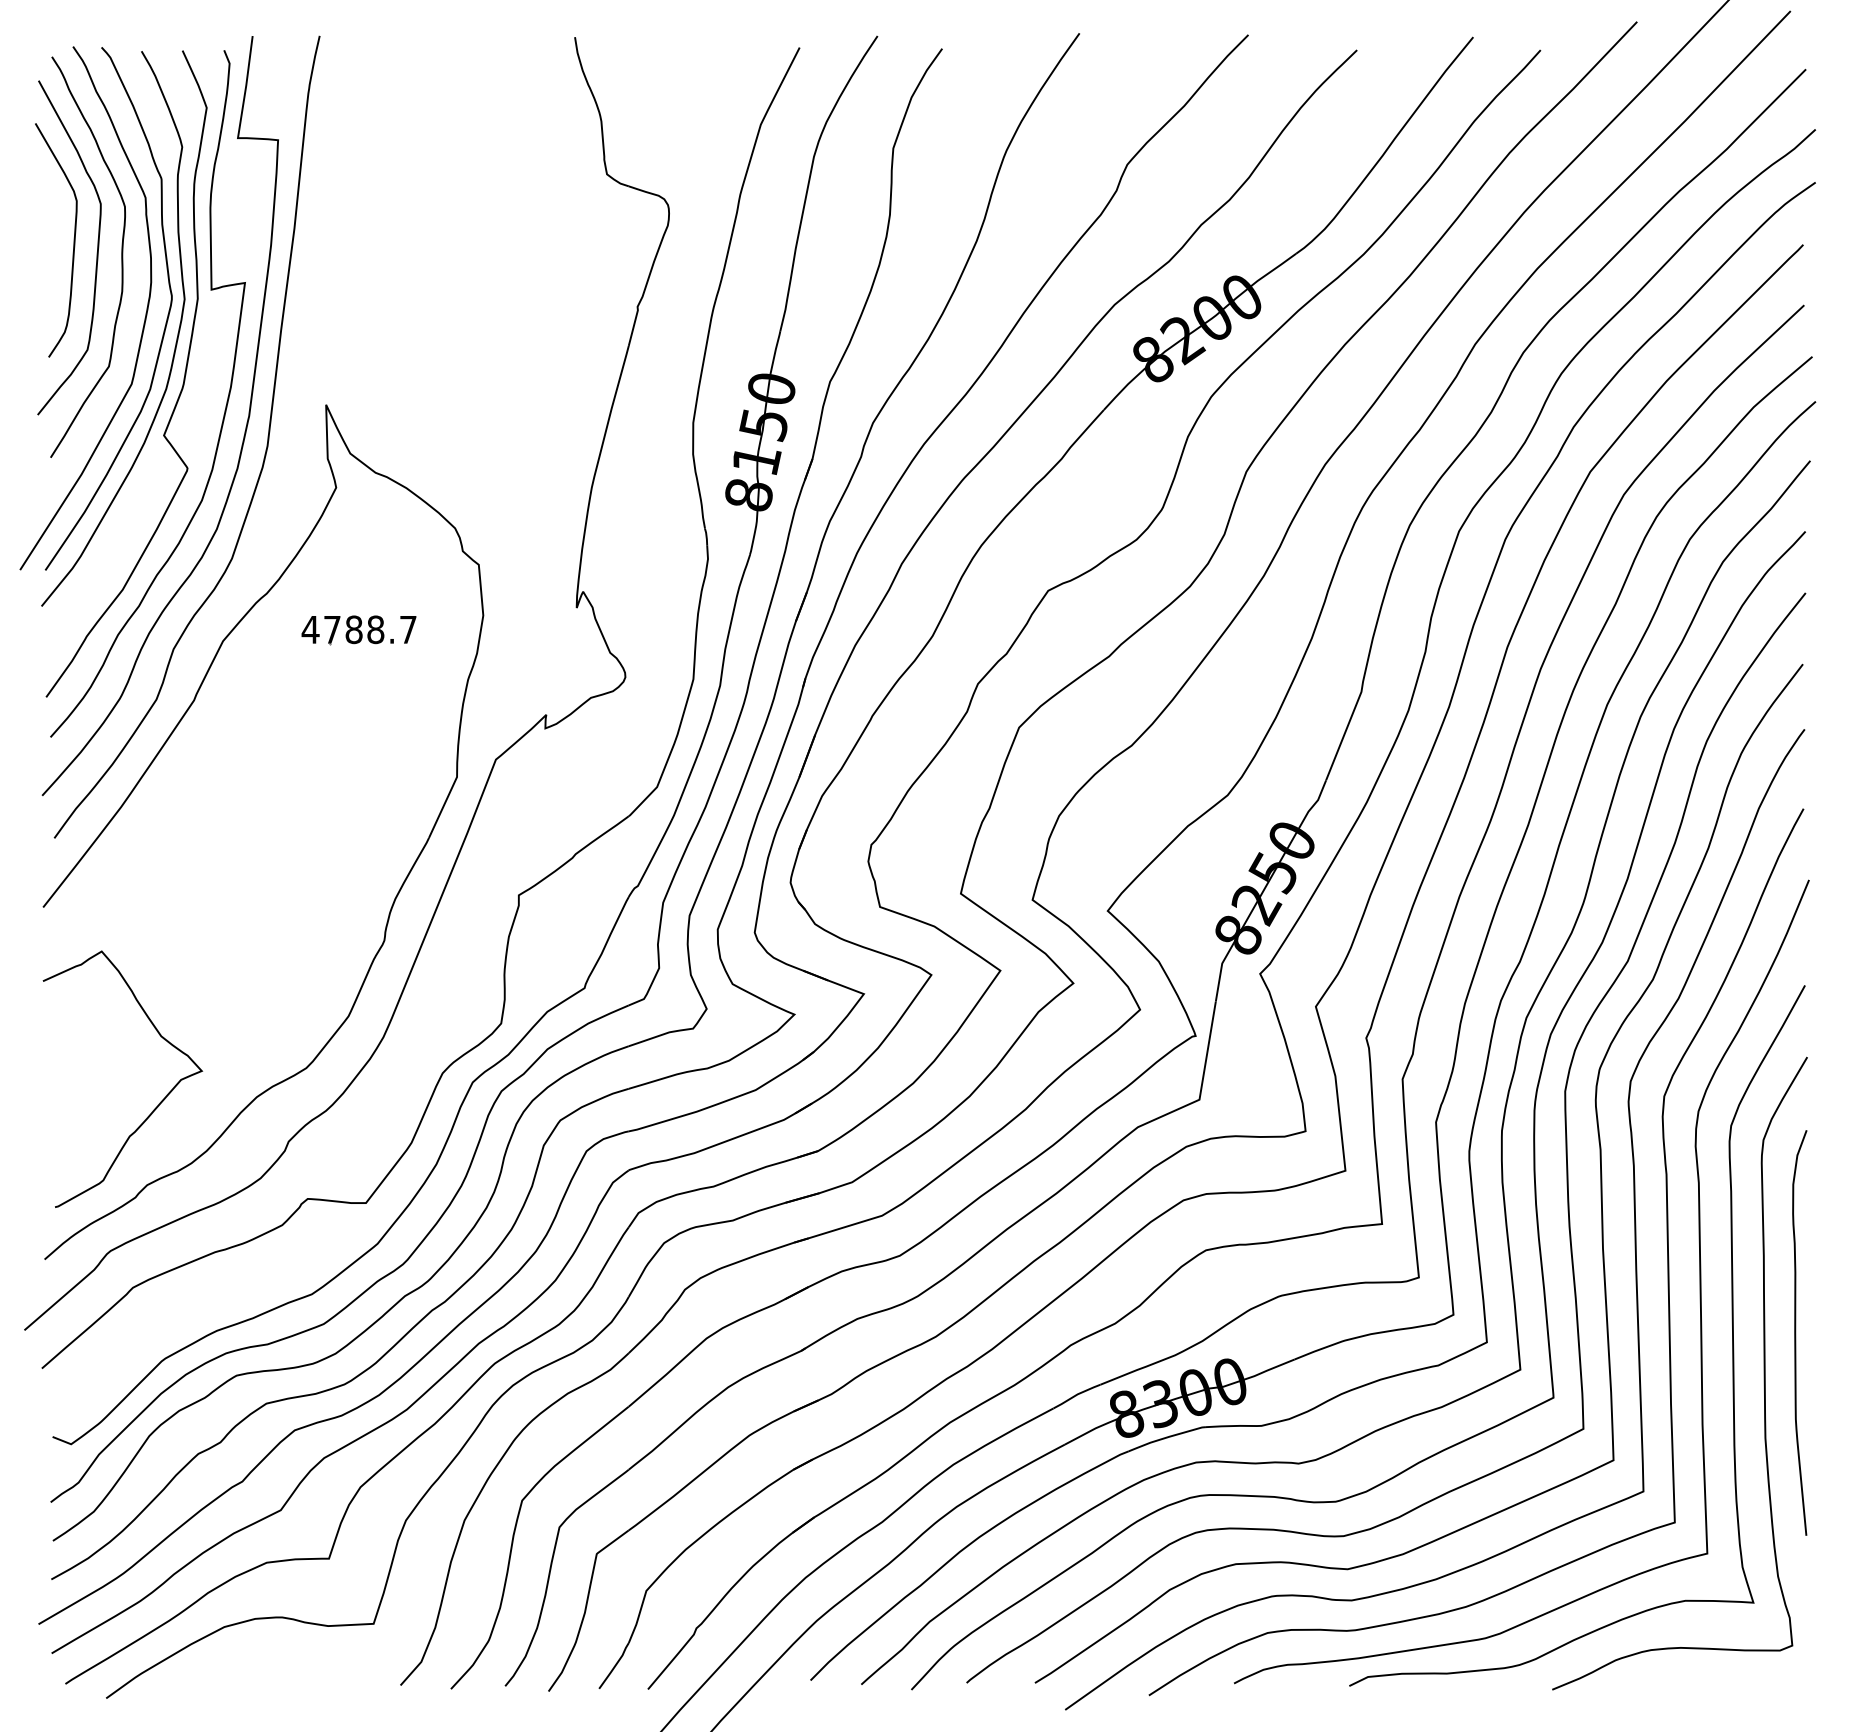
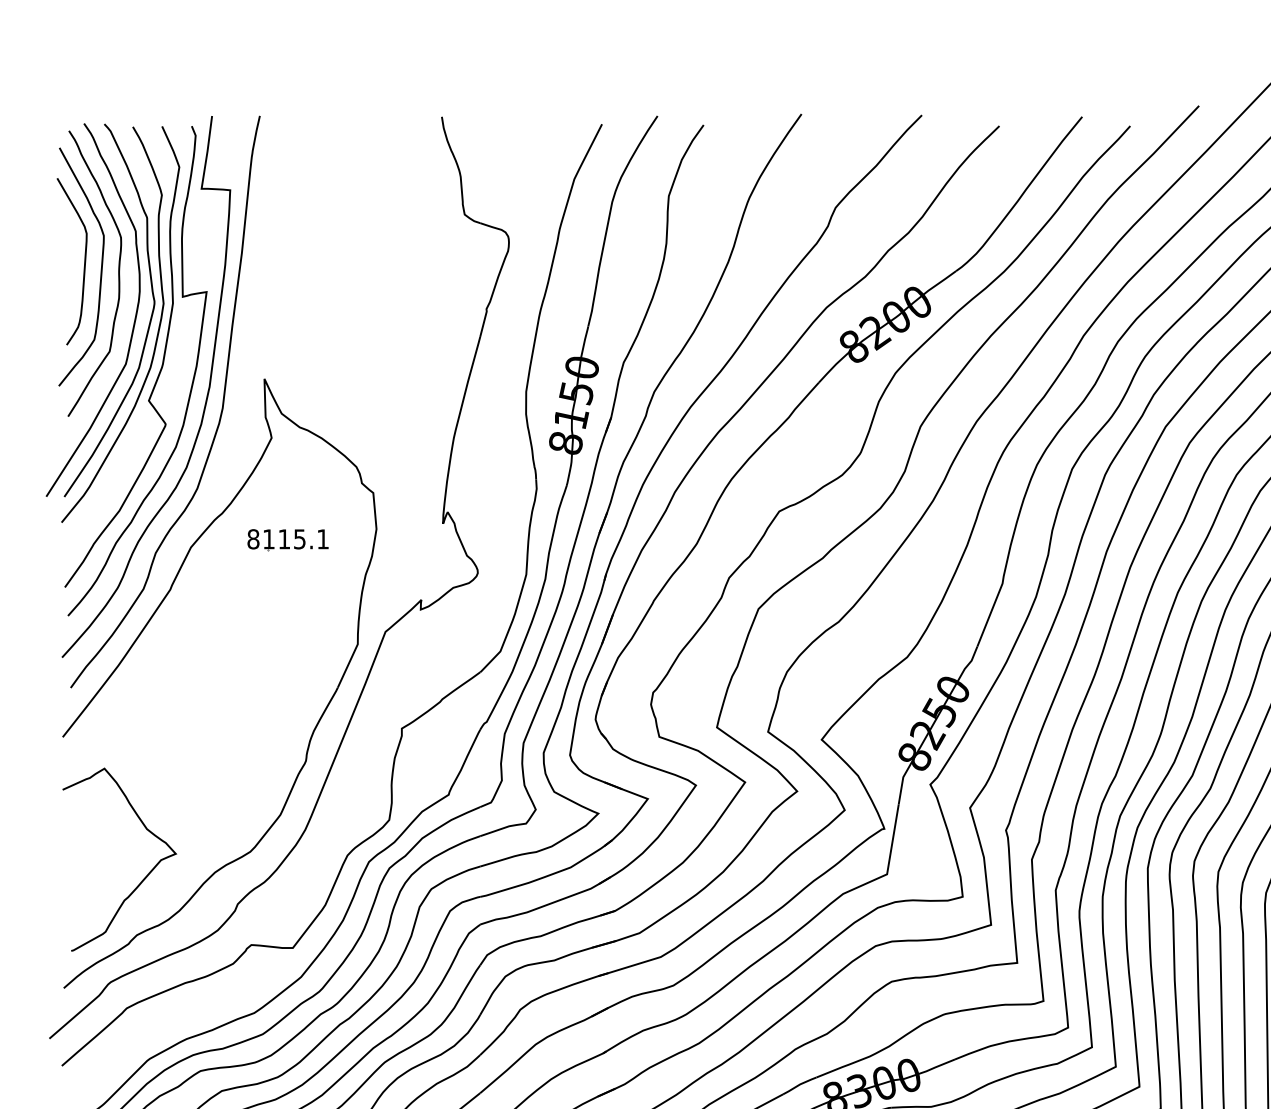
text: (358, 629) -> (287, 539), 4788.7 -> 8115.1

